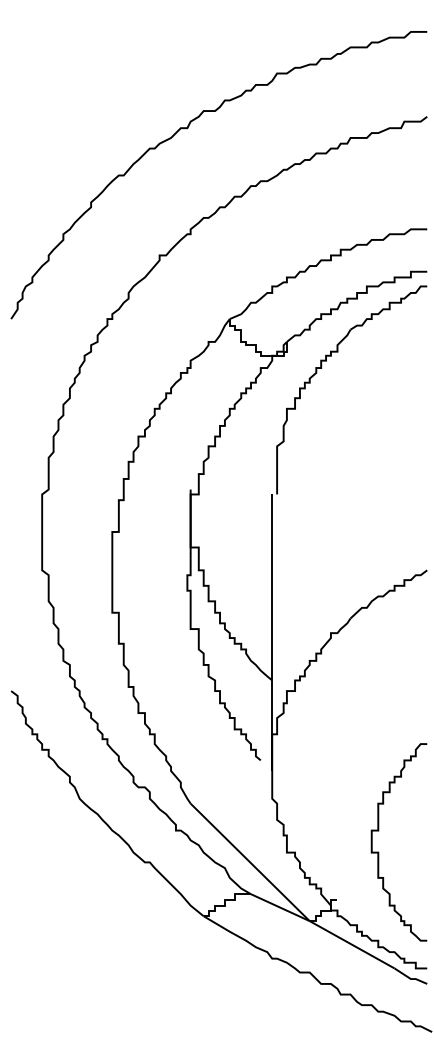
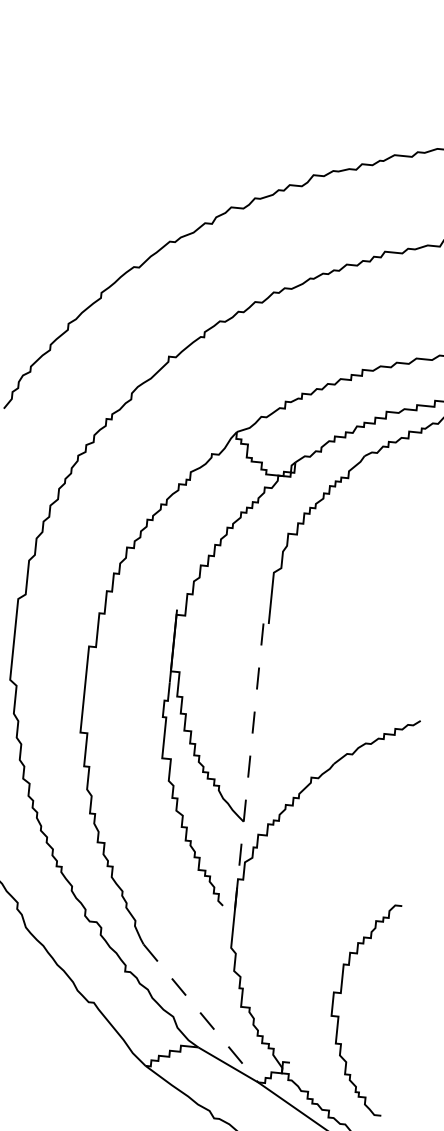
line: (272, 633) -> (249, 771), solid -> dashed
line: (250, 862) -> (201, 1013), solid -> dashed

